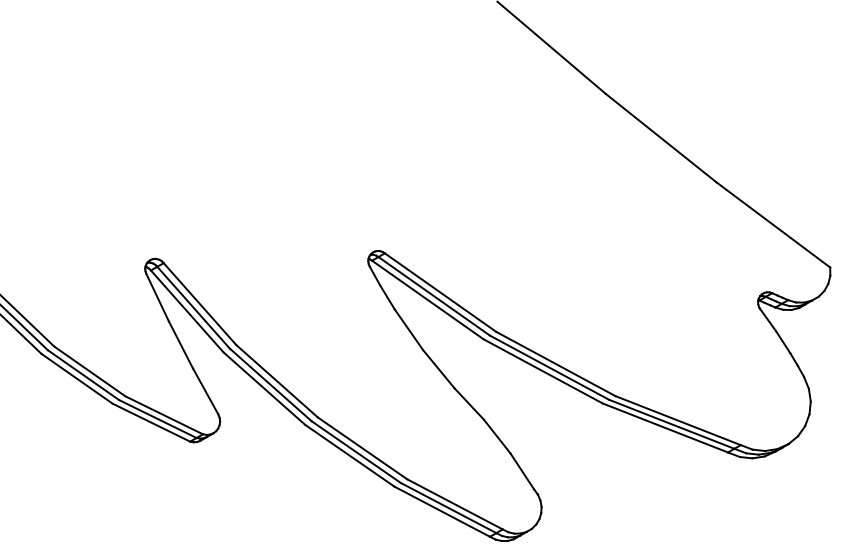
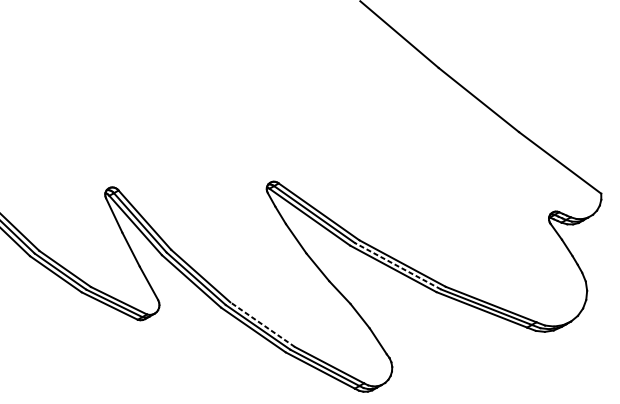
line: (549, 367) -> (397, 266), solid -> dashed
line: (362, 448) -> (262, 324), solid -> dashed

